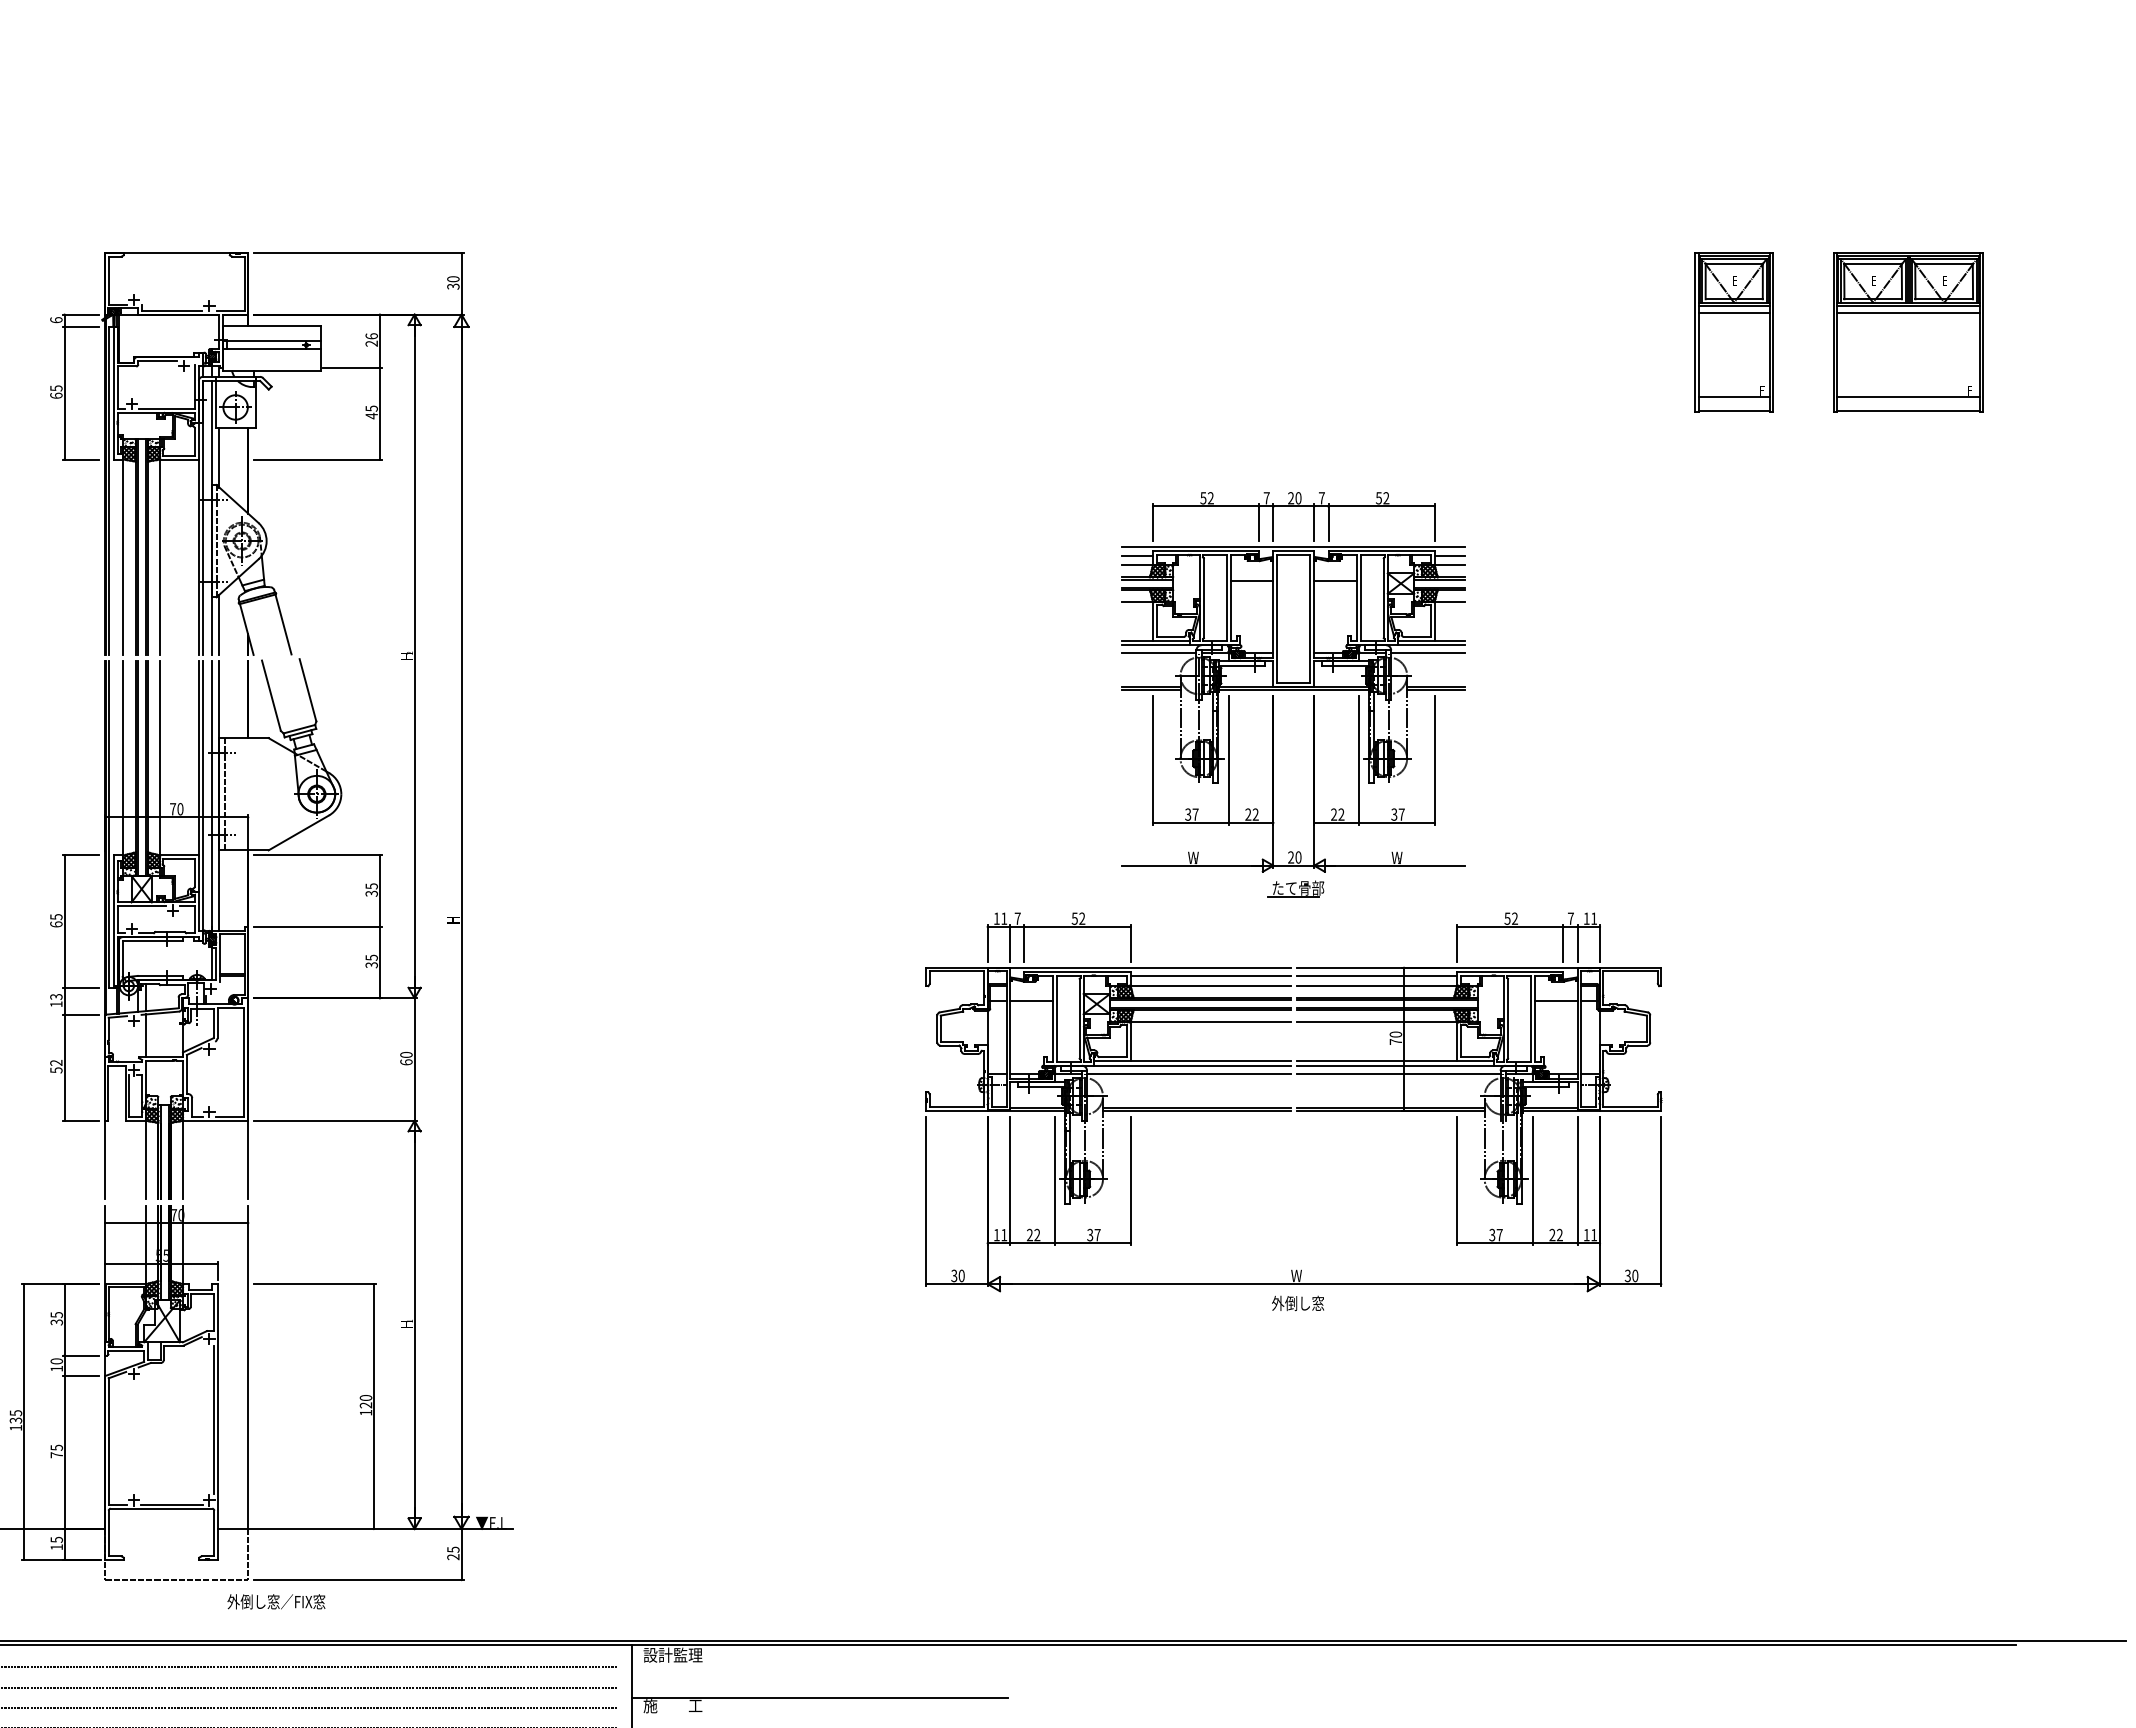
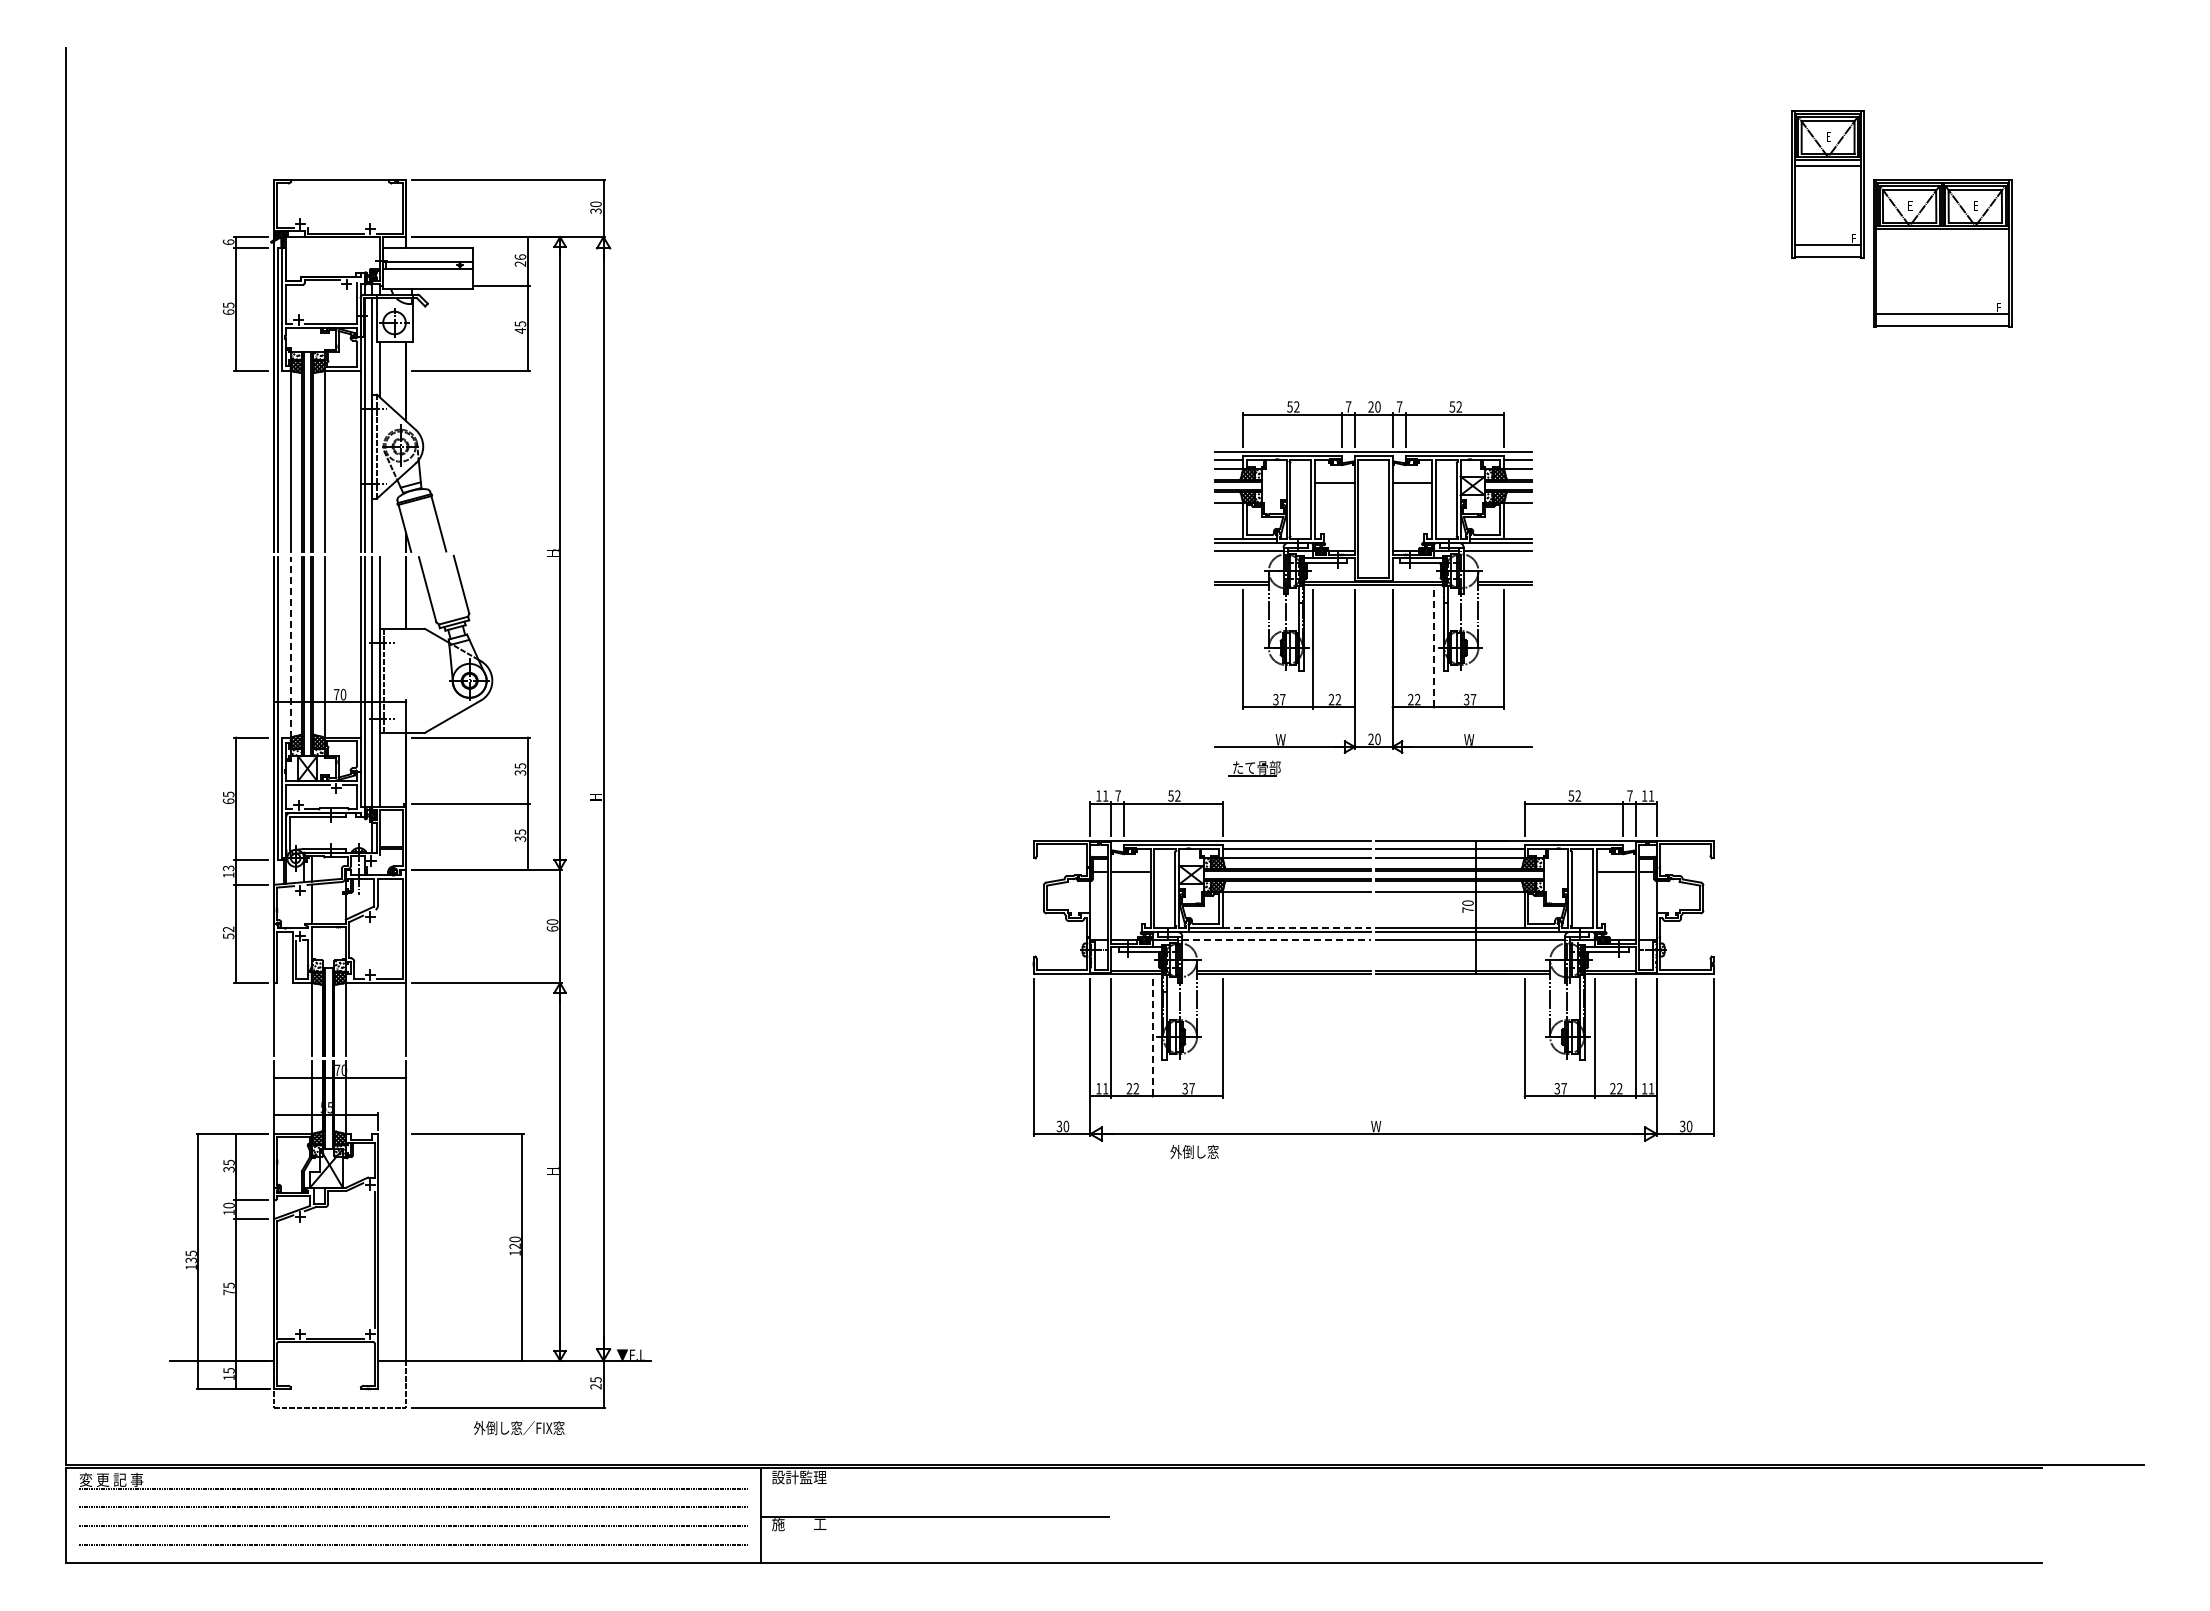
line: (1908, 312) -> (1942, 235), removed
part: (1733, 332) -> (1827, 184), moved
line: (219, 624) -> (379, 523), removed
line: (123, 757) -> (290, 646), solid -> dashed
line: (1359, 761) -> (1434, 650), solid -> dashed
part: (1295, 888) -> (1254, 768), moved
line: (1211, 1060) -> (1297, 927), solid -> dashed
line: (1189, 1073) -> (1277, 939), solid -> dashed
line: (1054, 1181) -> (1152, 1039), solid -> dashed
text: (1298, 1302) -> (1194, 1151), moved
text: (276, 1602) -> (519, 1428), moved

